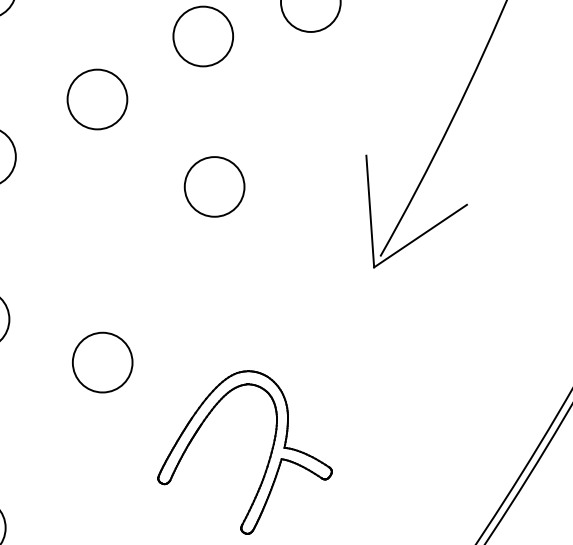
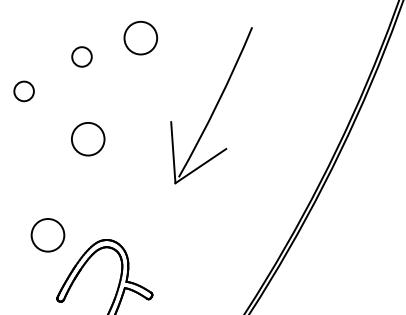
circle: (202, 35) -> (81, 56), size x0.6
circle: (96, 99) -> (23, 91), size x0.6
circle: (101, 362) -> (47, 235), moved

